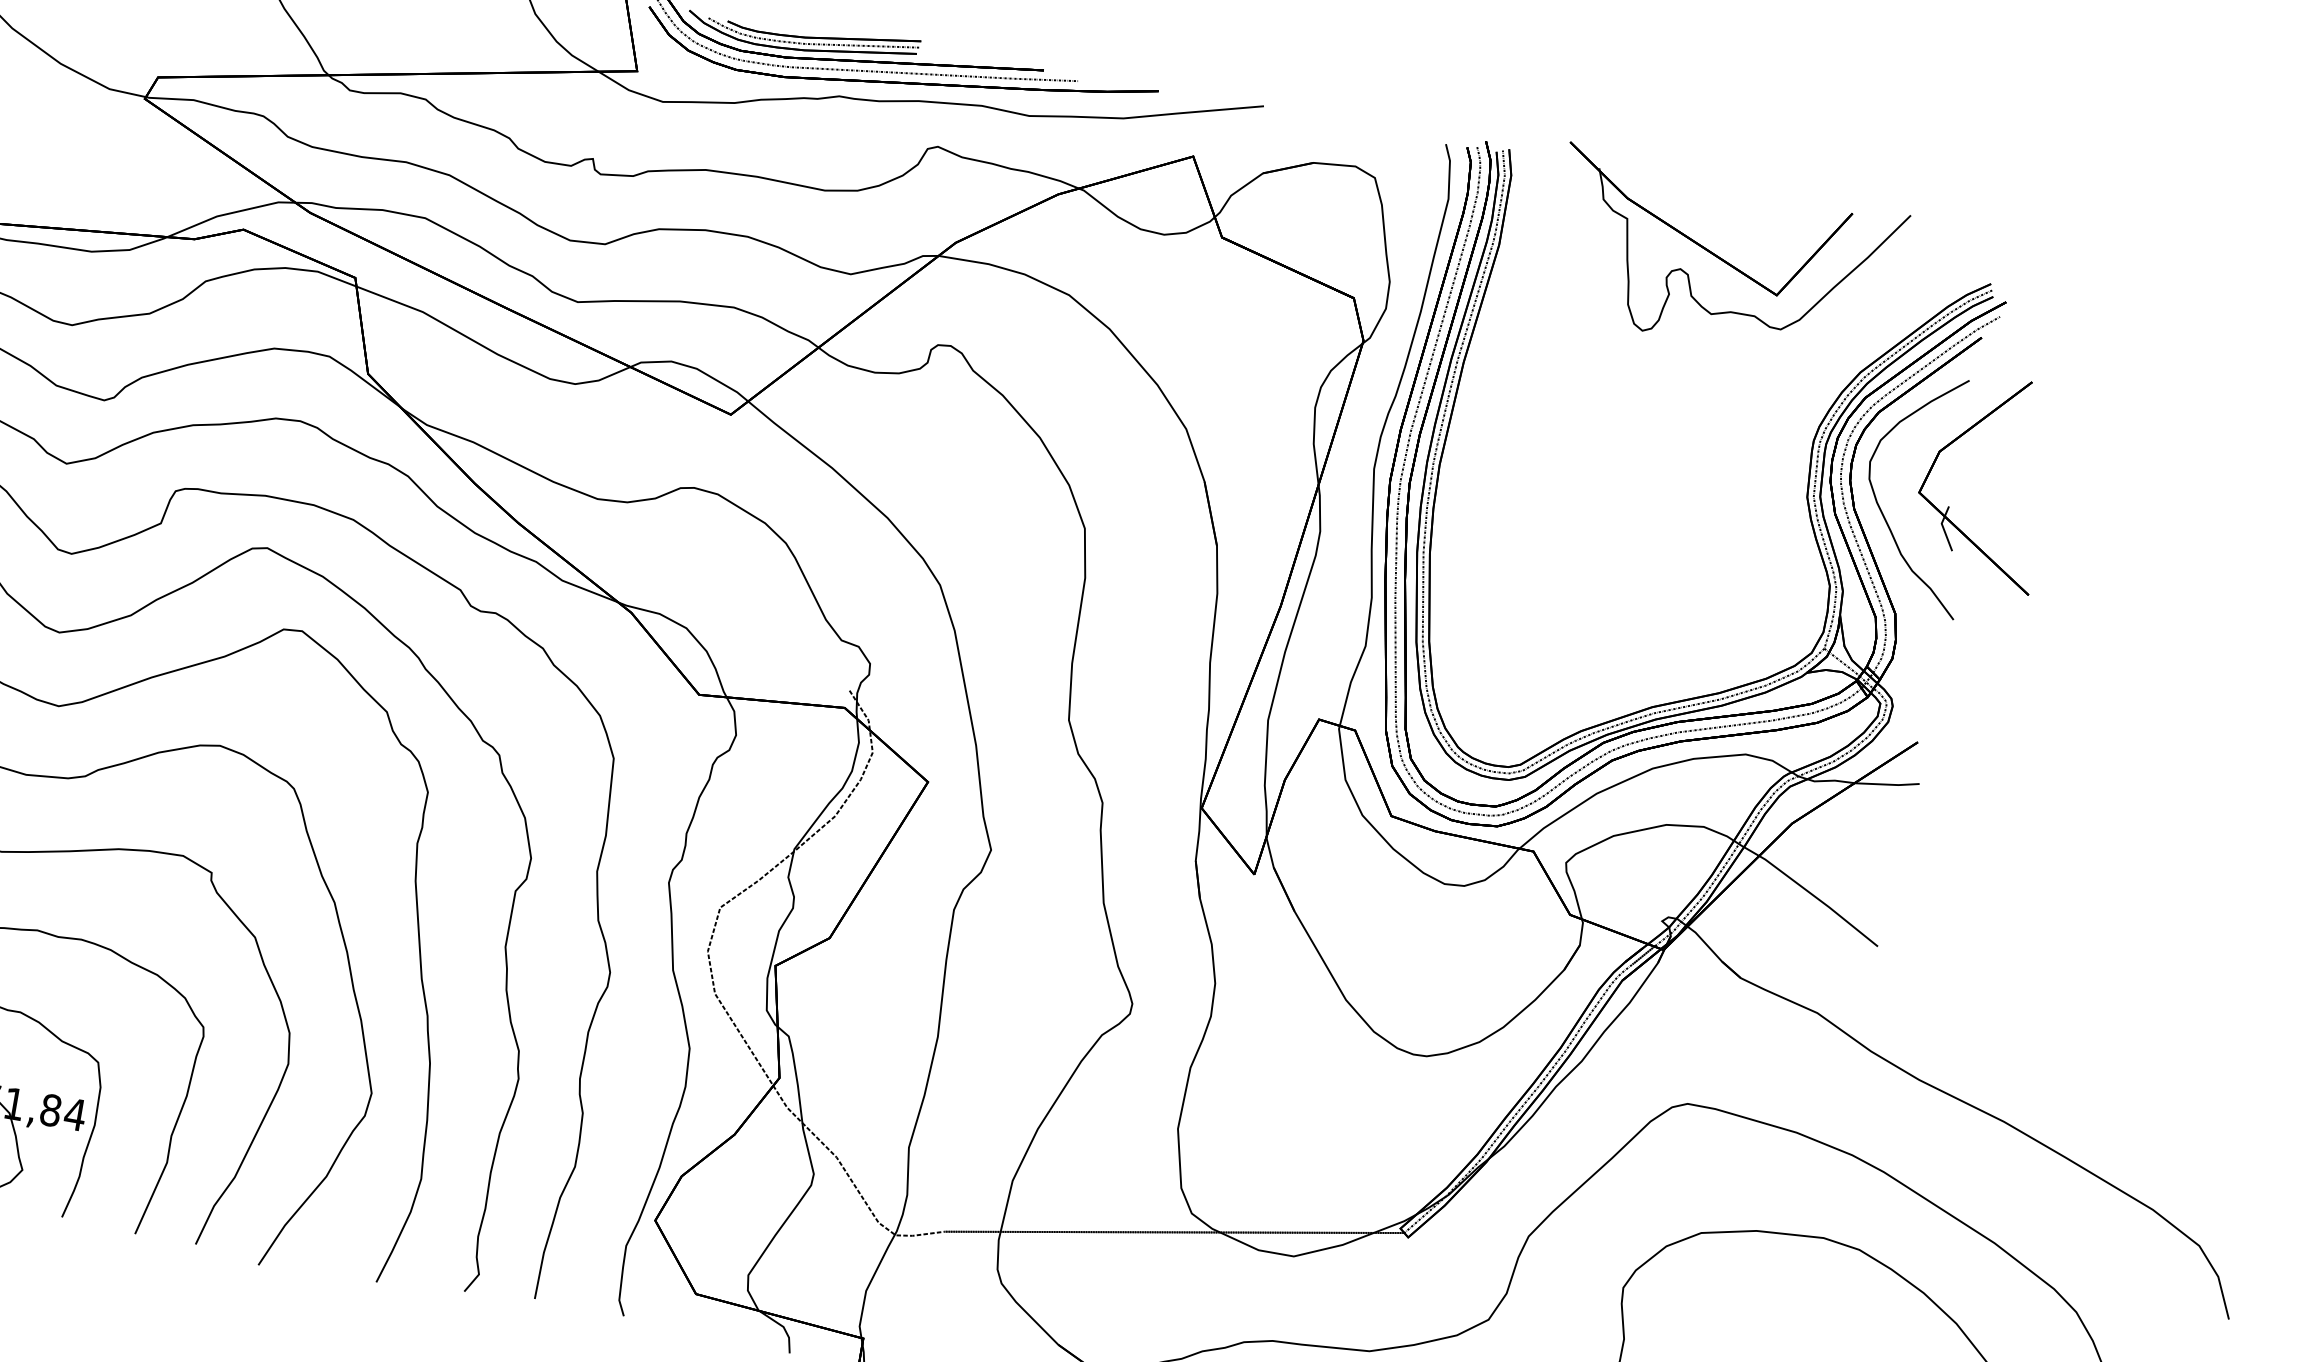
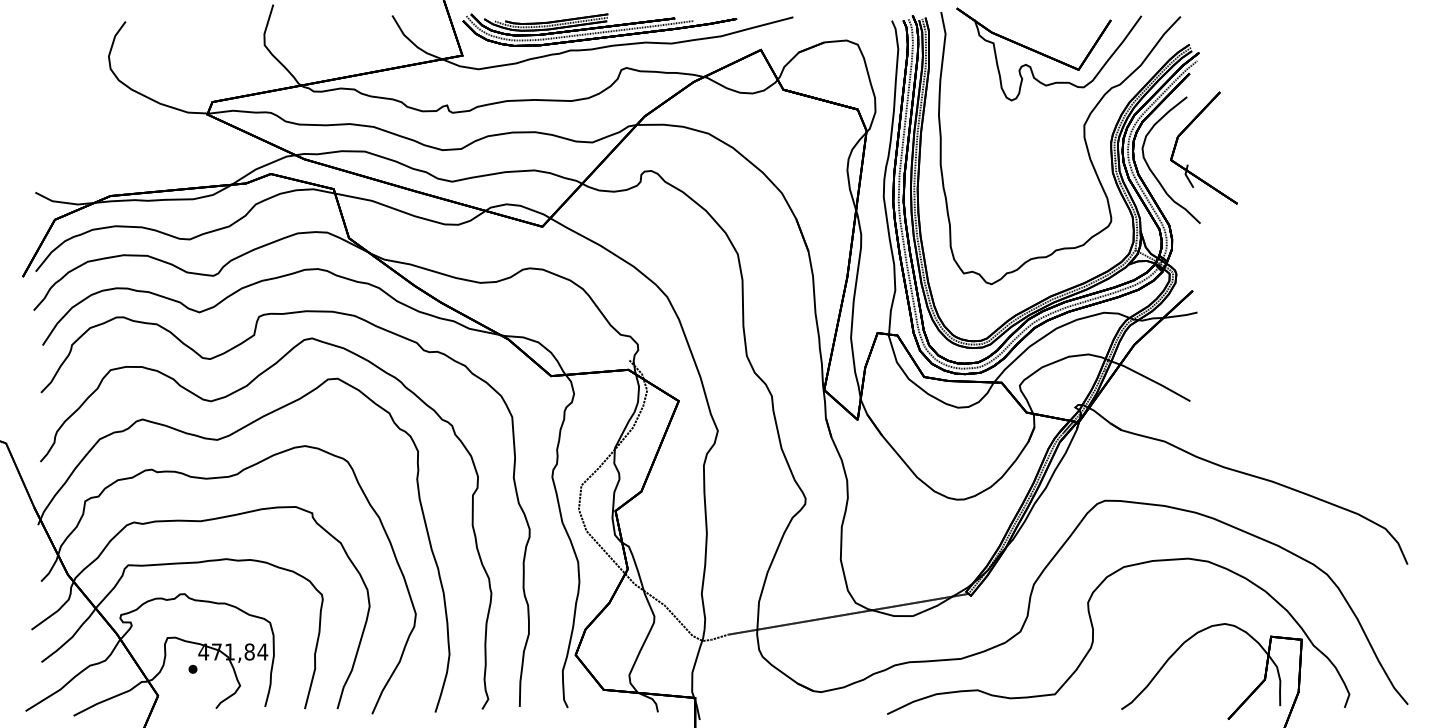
curve: (1764, 432) -> (1084, 142), added

